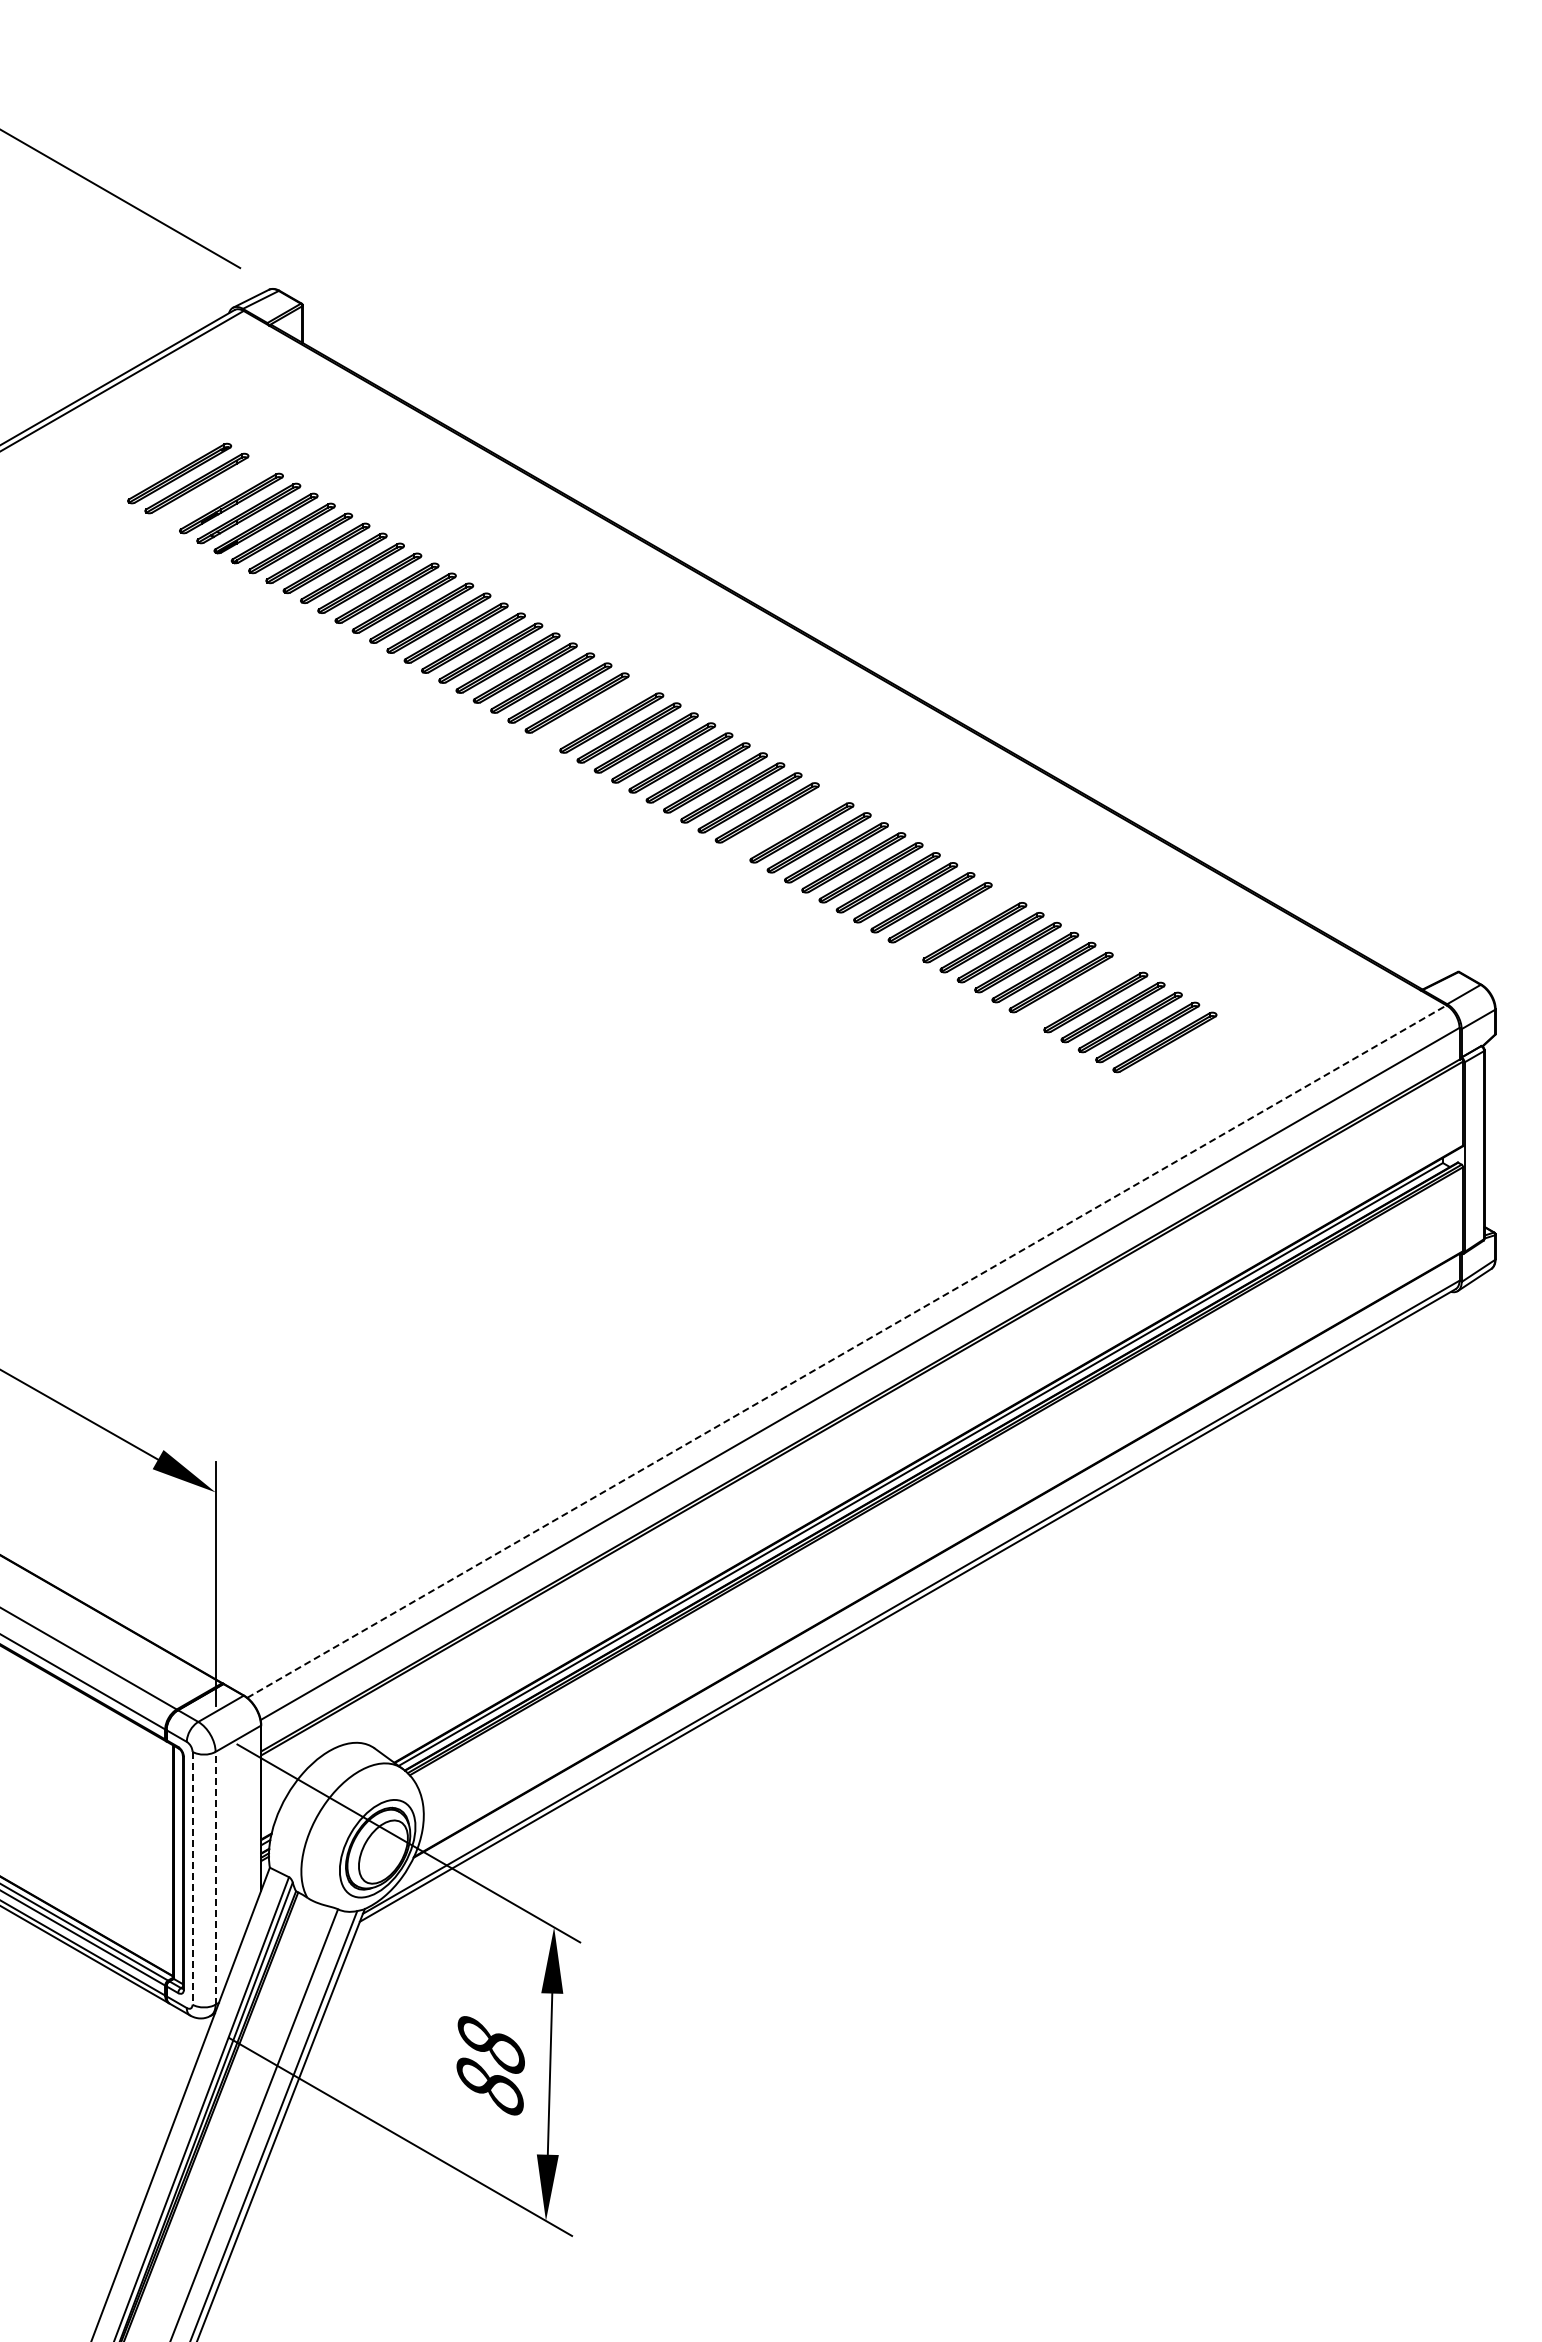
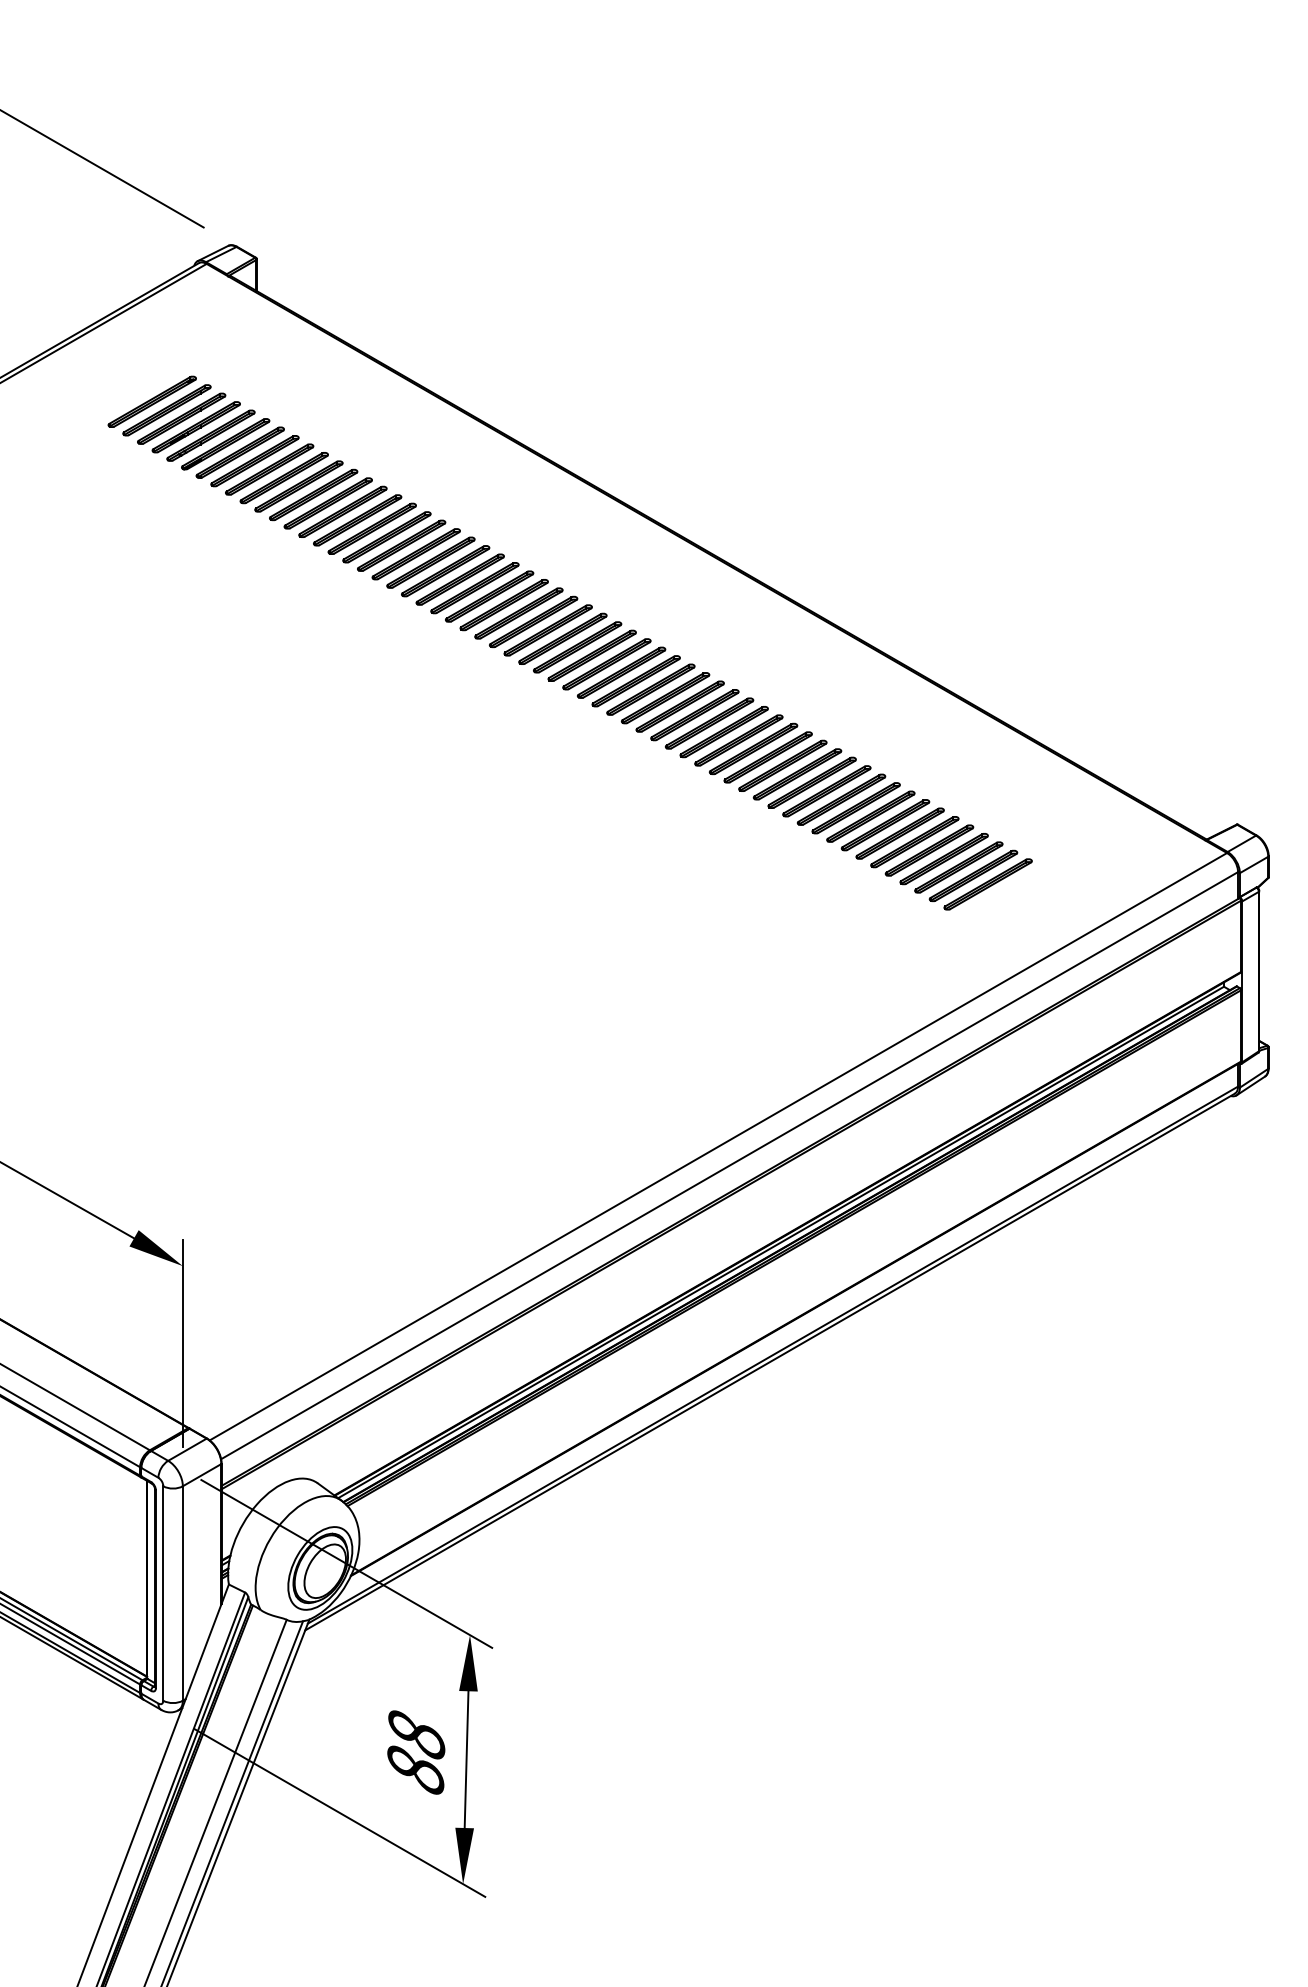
part: (213, 493) -> (181, 418), added
part: (594, 712) -> (504, 604), added
part: (784, 822) -> (665, 697), added
part: (957, 922) -> (812, 782), added
part: (1078, 992) -> (914, 842), added
line: (847, 1351) -> (718, 1146), dashed -> solid
line: (215, 1877) -> (182, 1592), dashed -> solid
line: (192, 1878) -> (163, 1593), dashed -> solid

